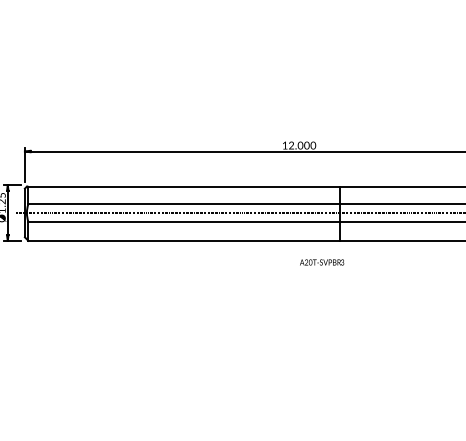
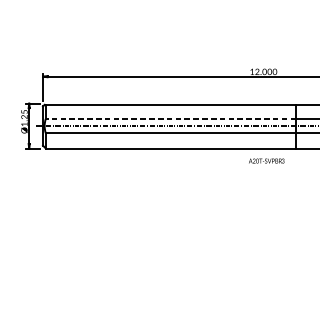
line: (184, 203) -> (171, 118), solid -> dashed
text: (322, 262) -> (267, 161), moved

